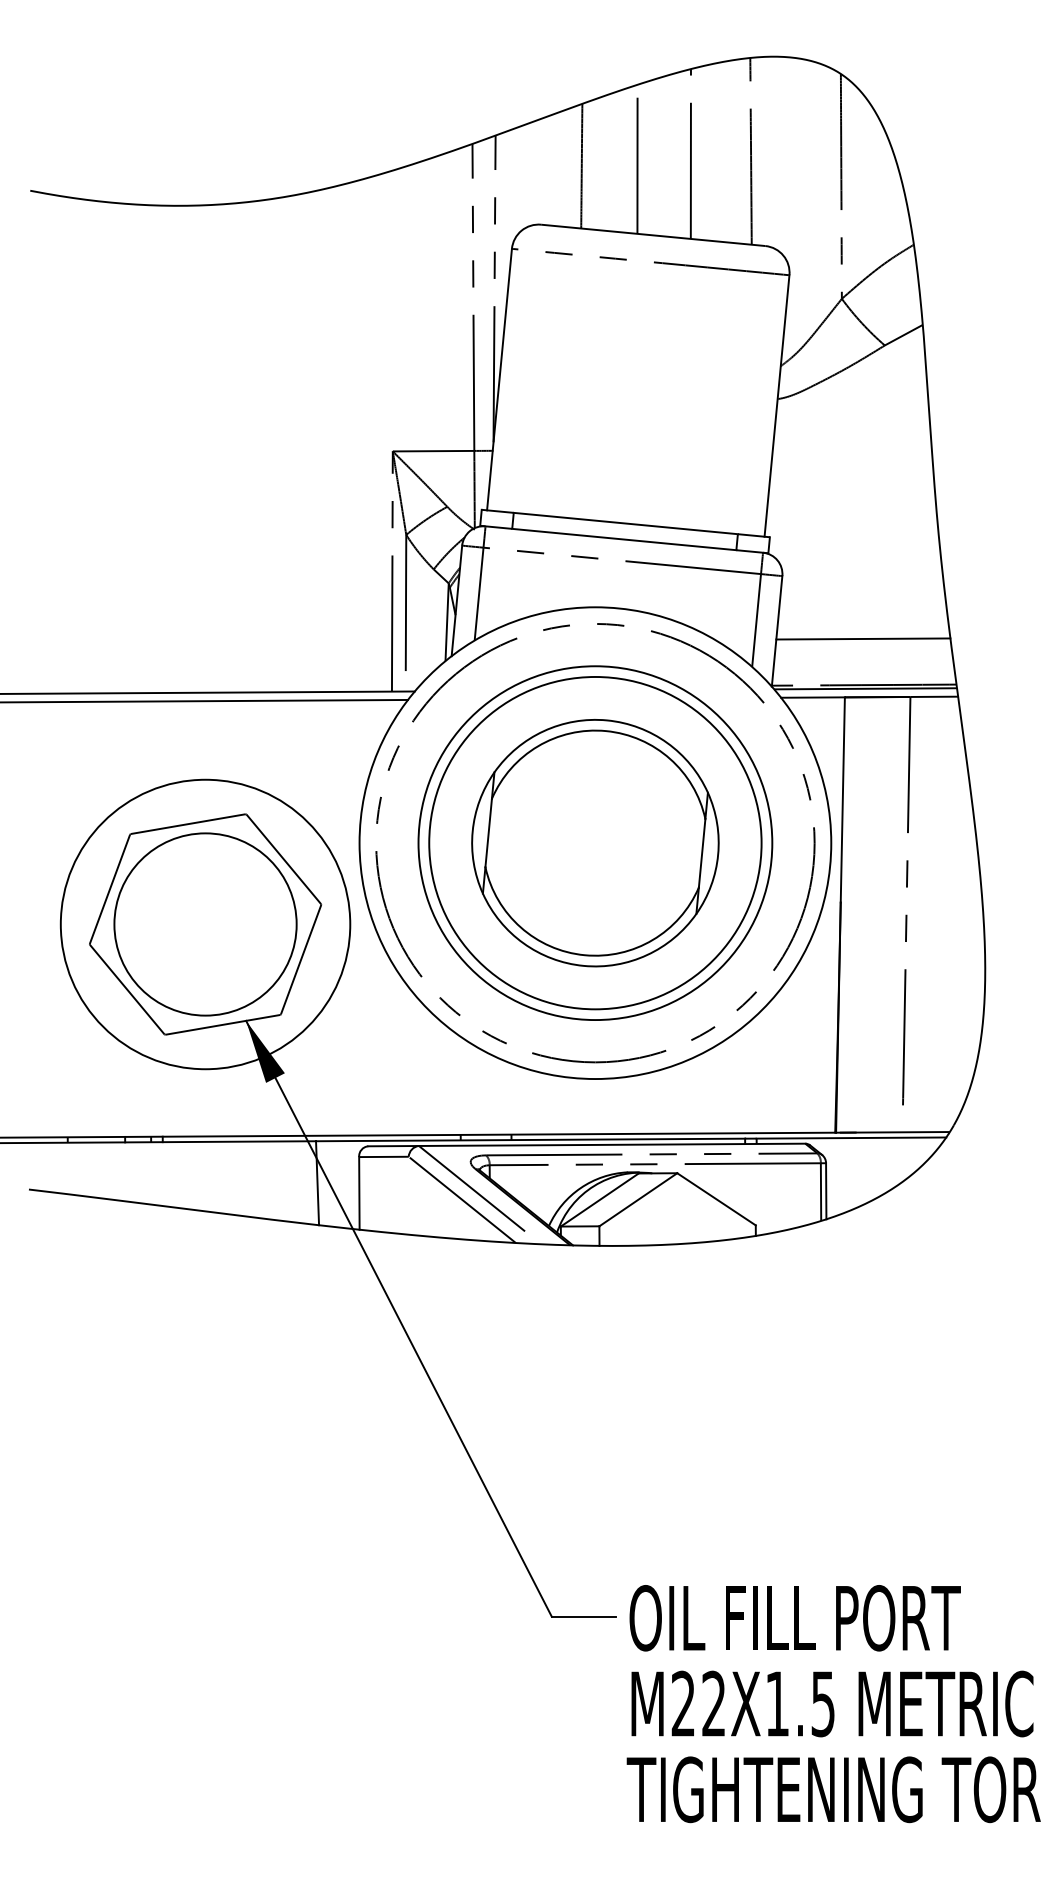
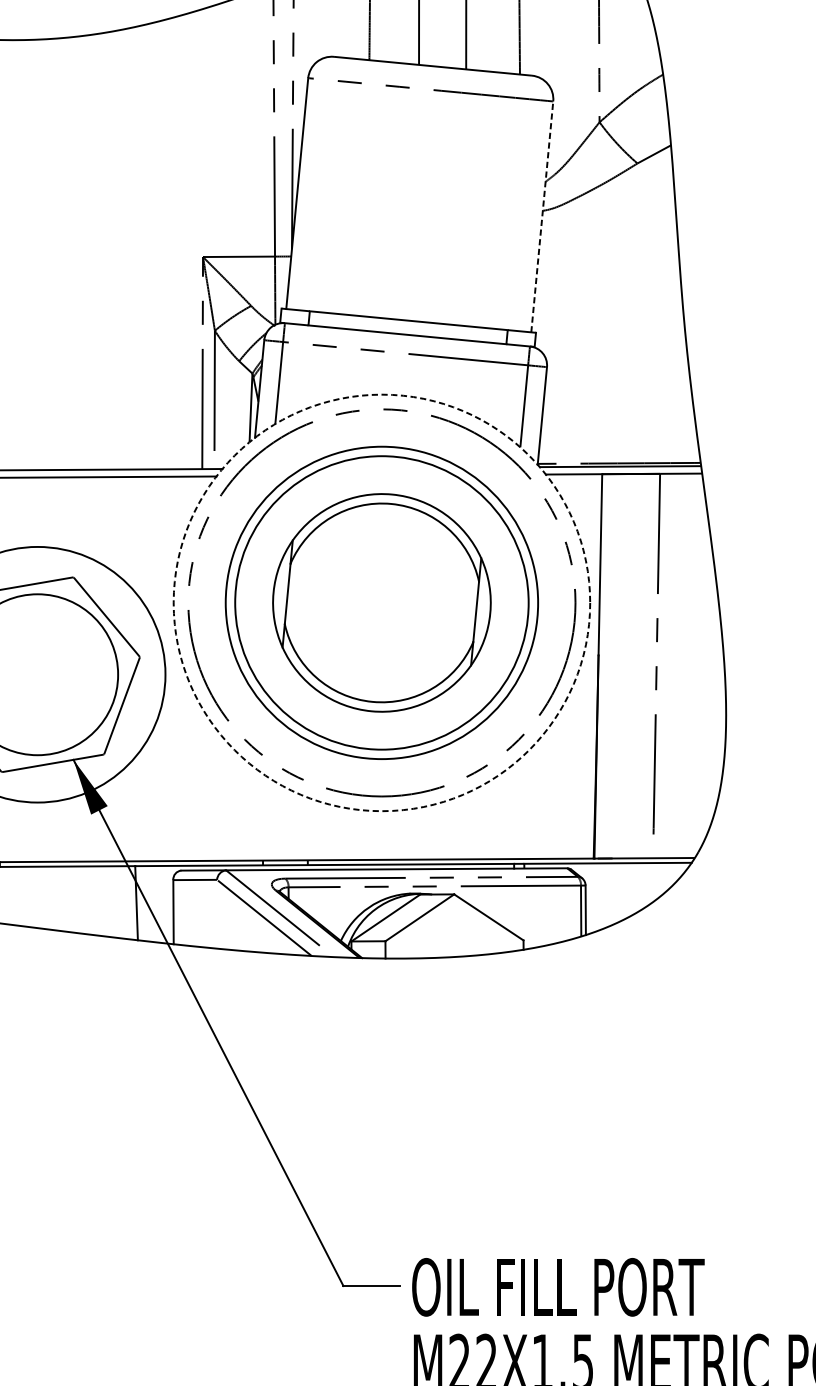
line: (777, 405) -> (542, 216), solid -> dashed
line: (863, 638) -> (618, 422), removed
circle: (595, 843) -> (382, 603), solid -> dashed

